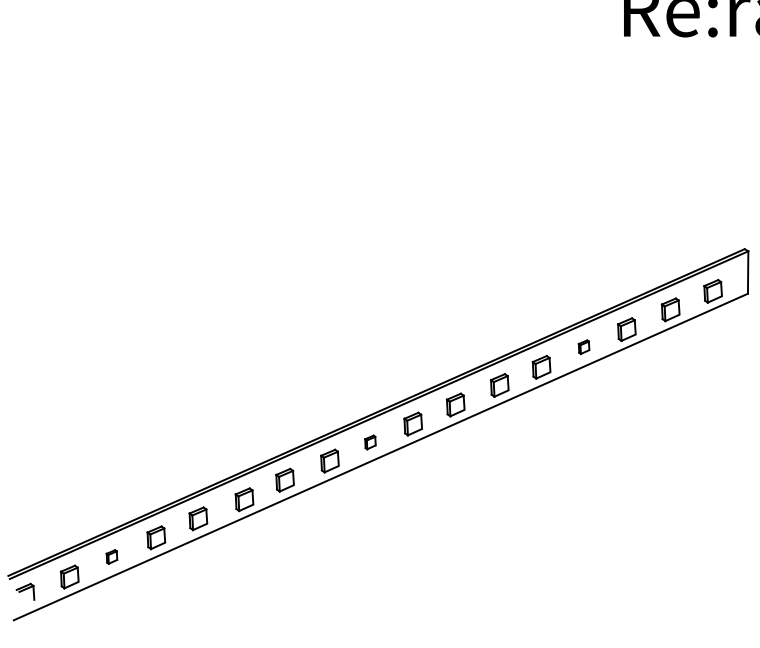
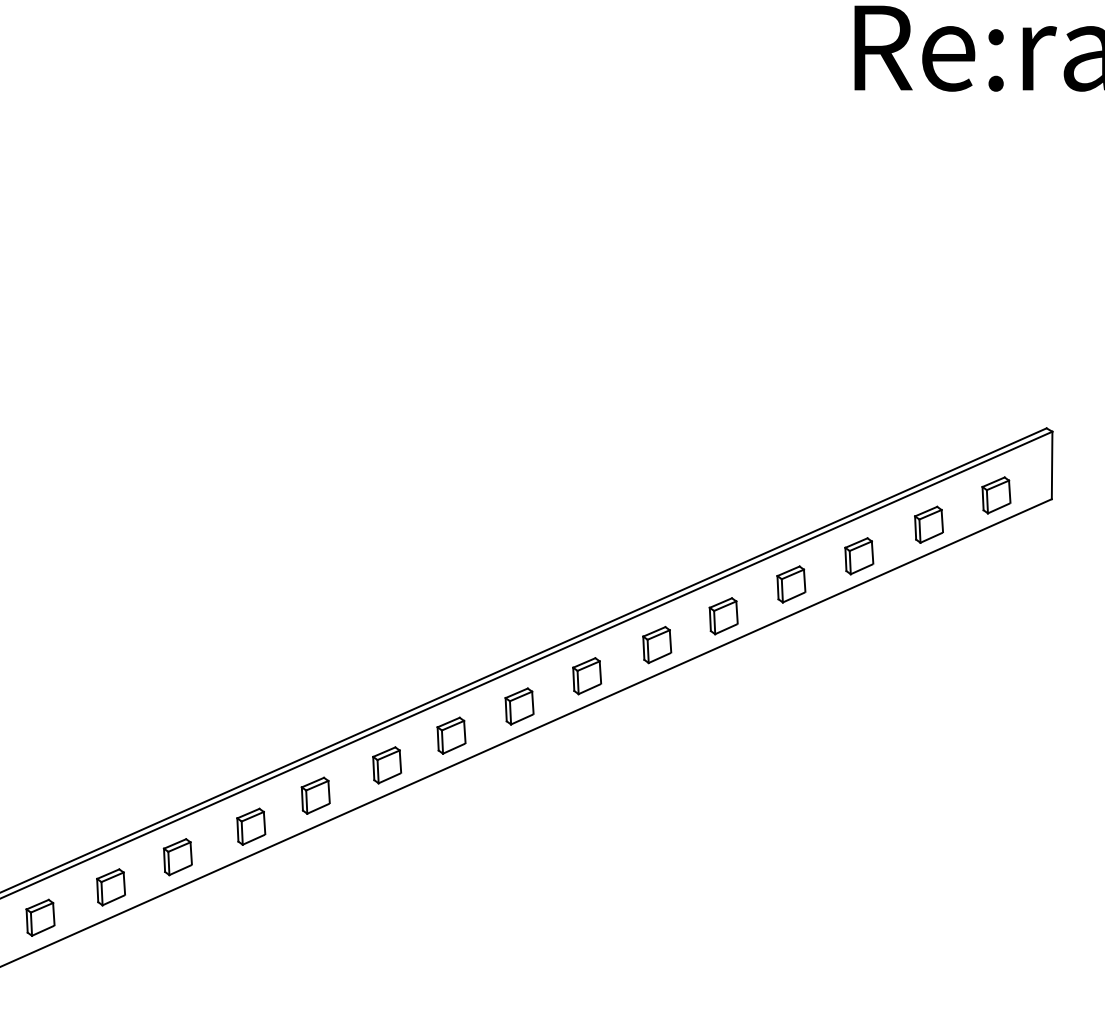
part: (583, 346) -> (790, 583), size x1.67
part: (370, 442) -> (451, 735), size x1.67
part: (111, 556) -> (39, 917), size x1.67

